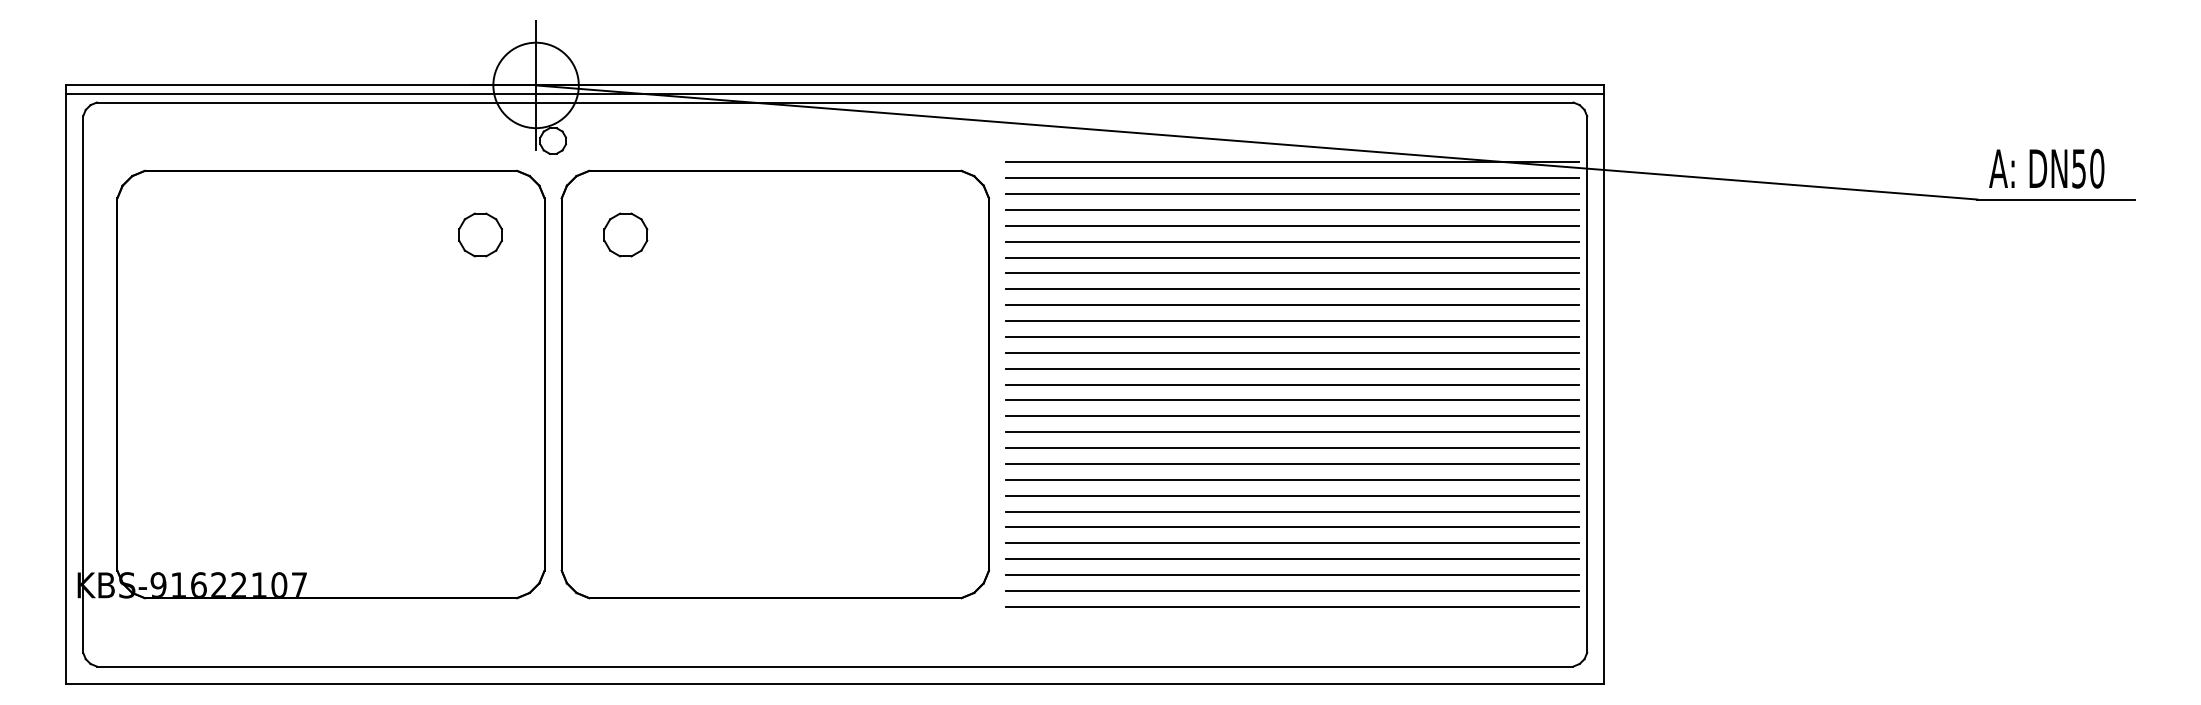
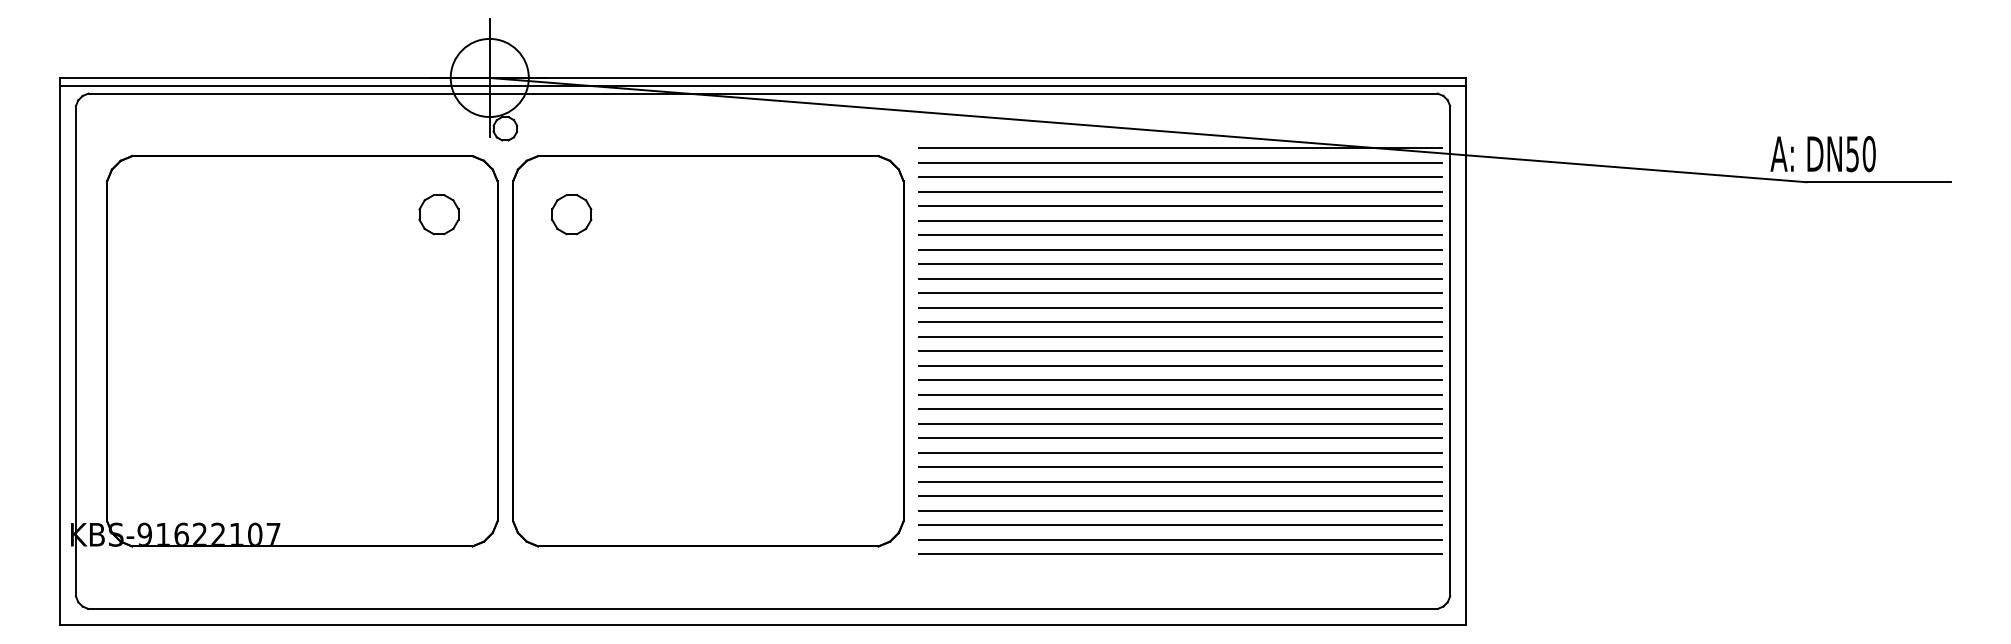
text: (2046, 169) -> (1822, 154), moved

